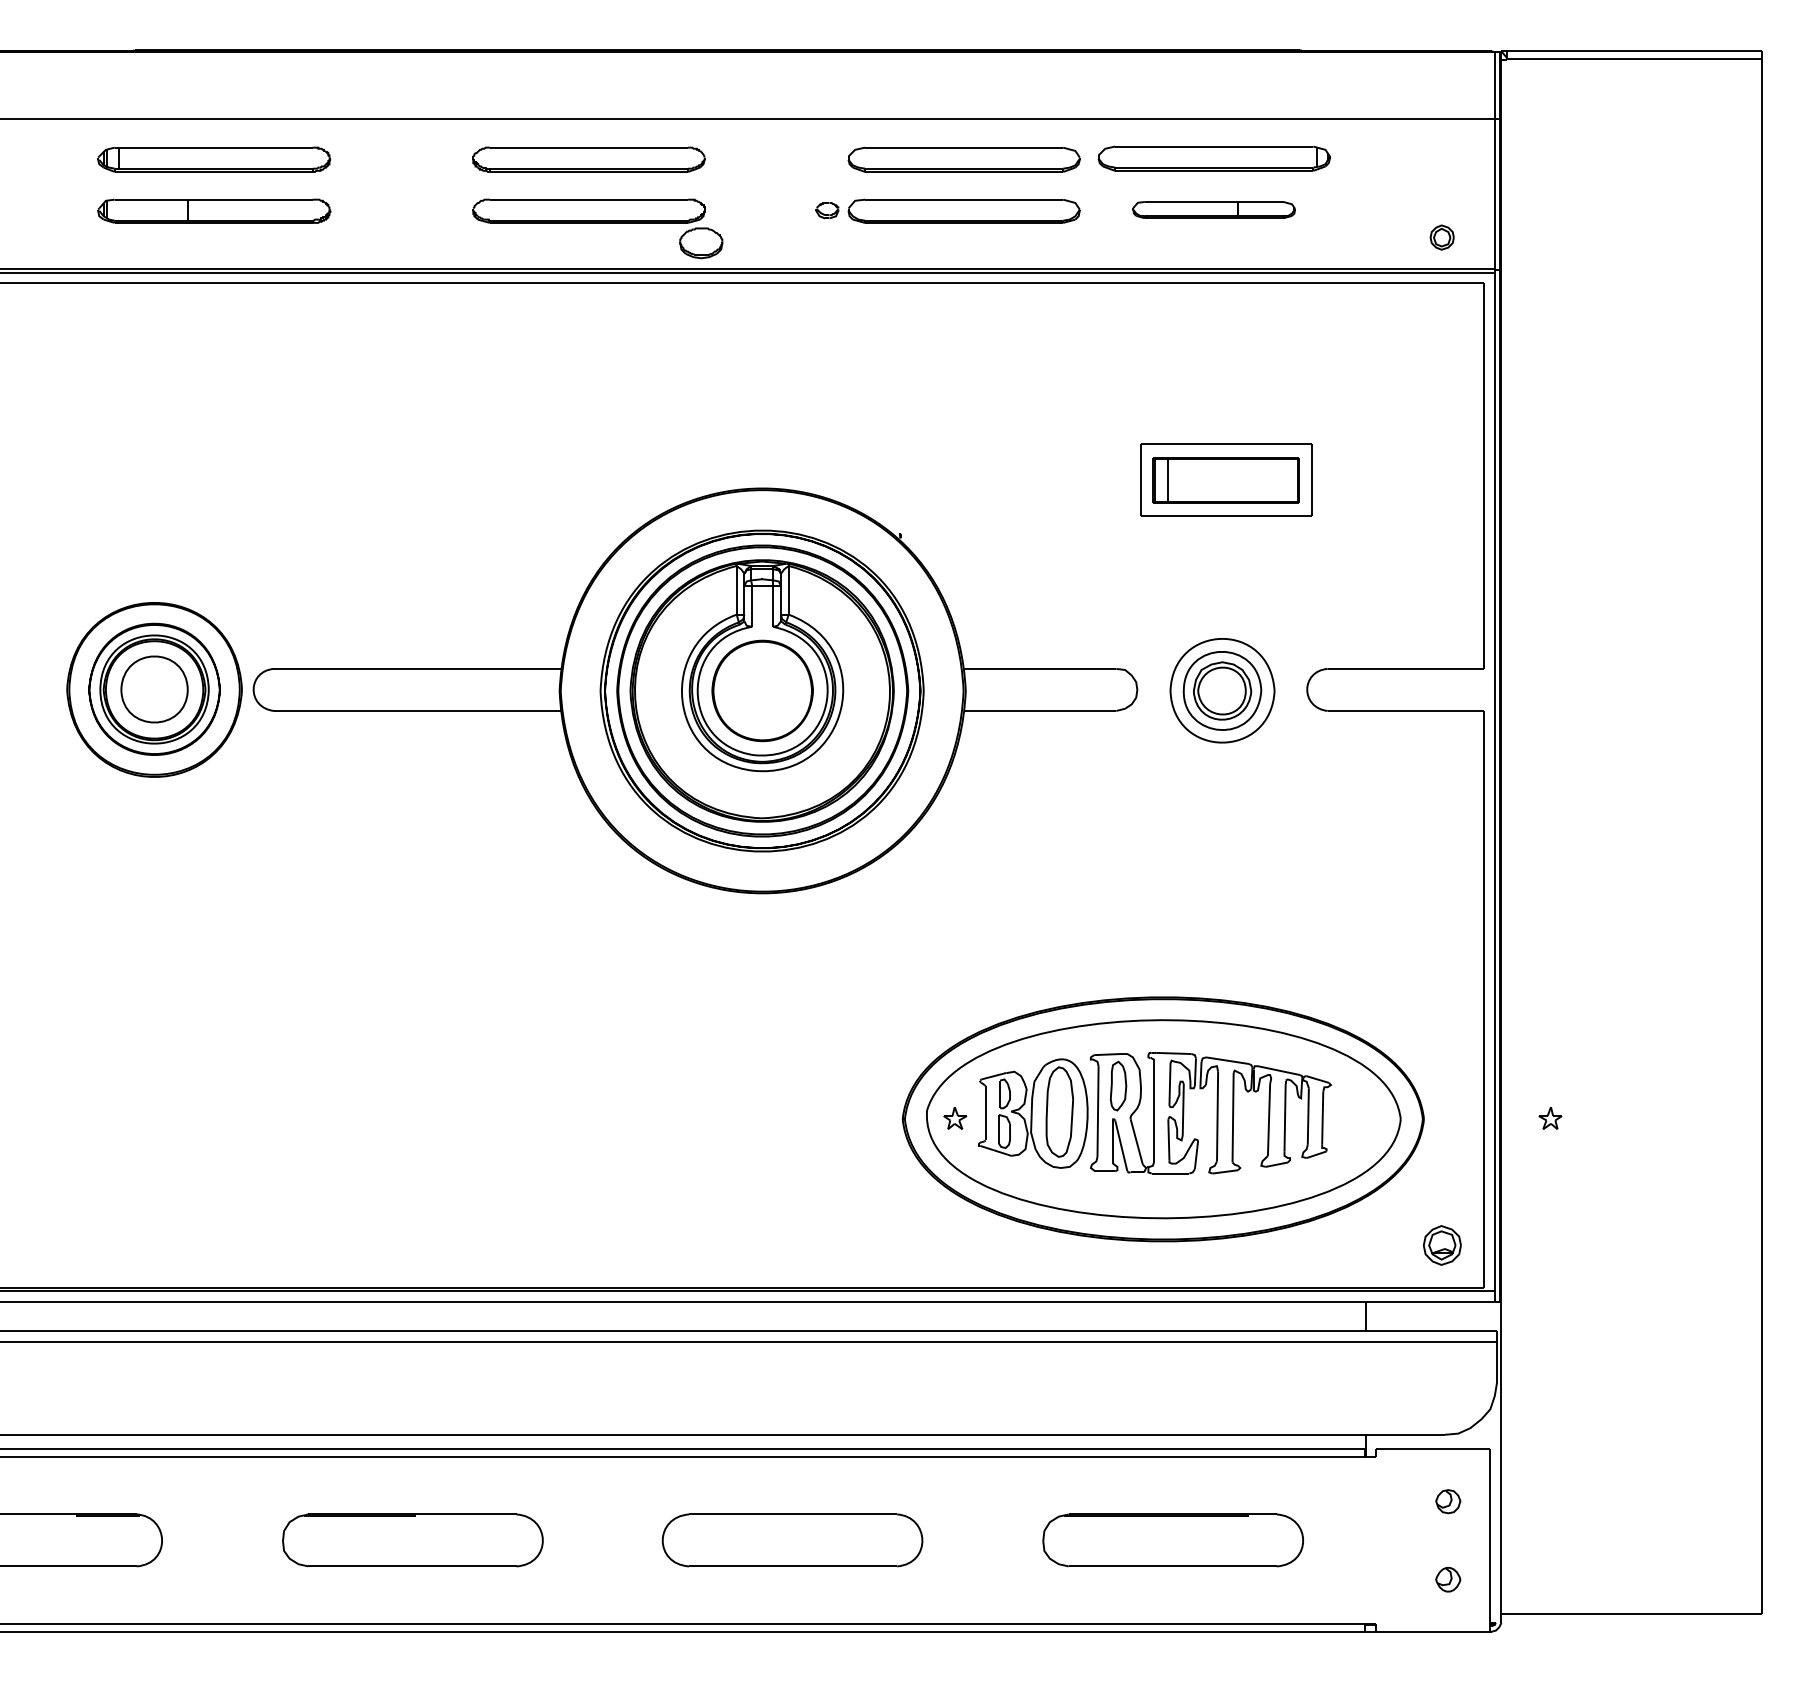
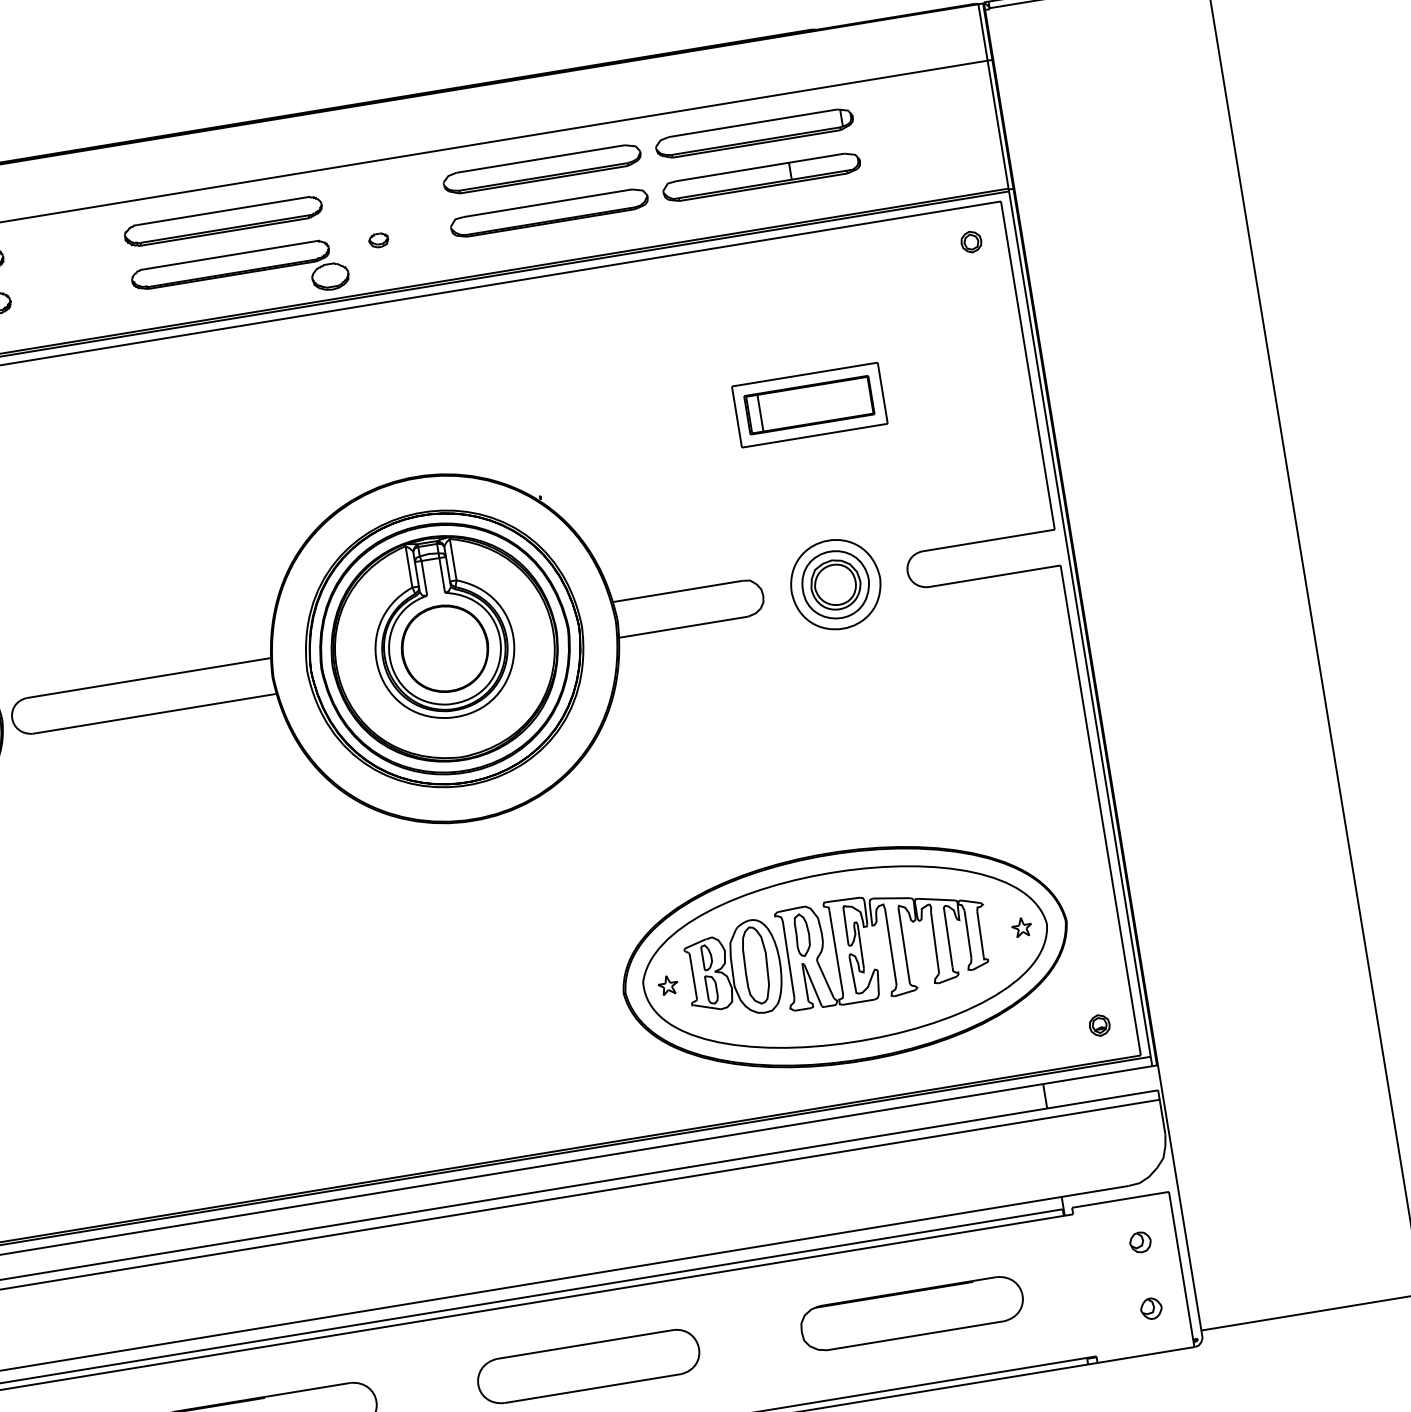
part: (1213, 209) -> (761, 176), size x1.43
part: (827, 210) -> (378, 240), moved
part: (1441, 237) -> (970, 242), moved
part: (1550, 1118) -> (1021, 927), moved
part: (1441, 1245) -> (1099, 1025), size x0.62

